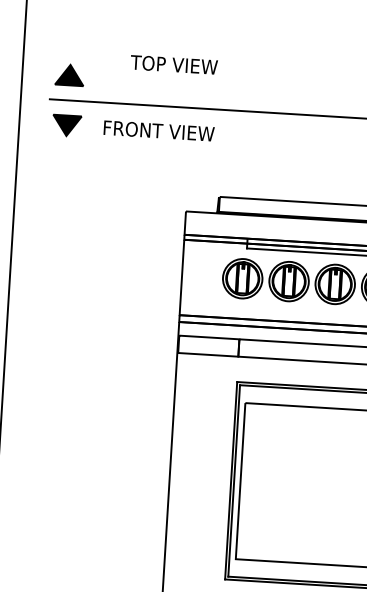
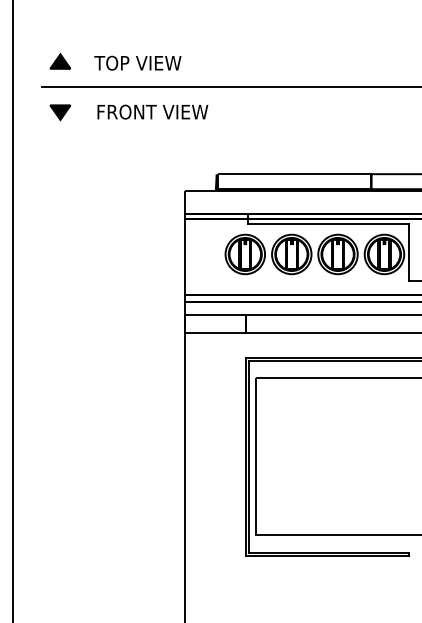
text: (173, 64) -> (137, 62), moved
part: (70, 73) -> (60, 60), size x0.71
part: (65, 125) -> (59, 112), size x0.71

